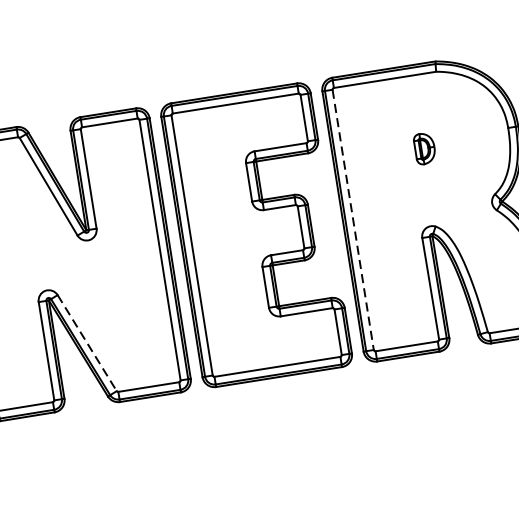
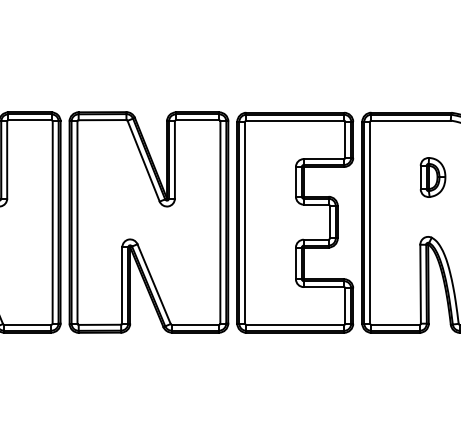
part: (424, 148) -> (432, 177), size x1.67
line: (353, 219) -> (370, 222), dashed -> solid
line: (87, 343) -> (154, 284), dashed -> solid

